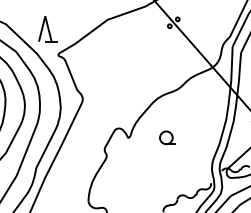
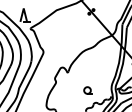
part: (166, 137) -> (87, 90), moved

